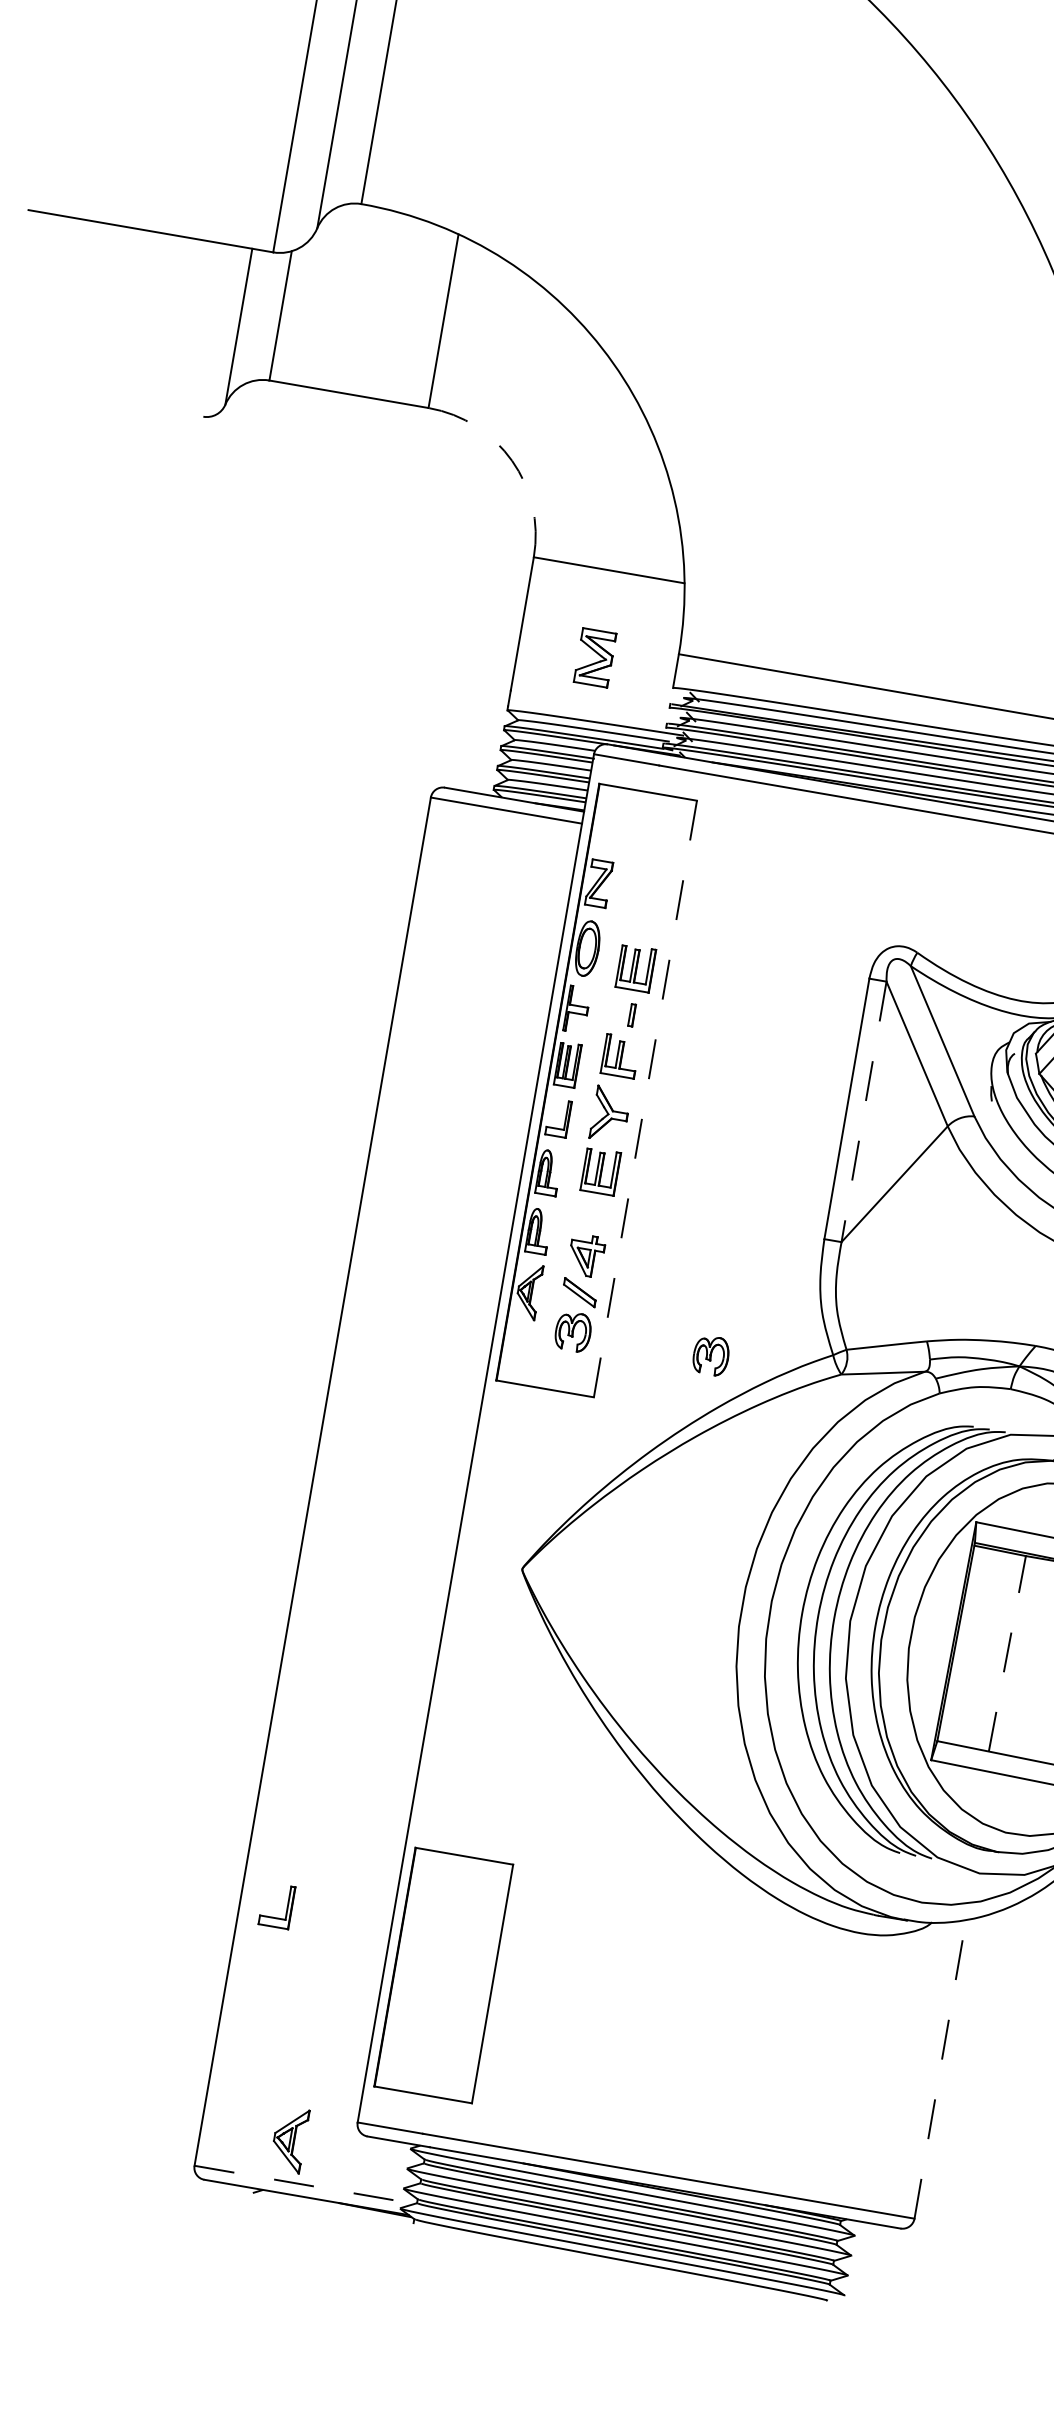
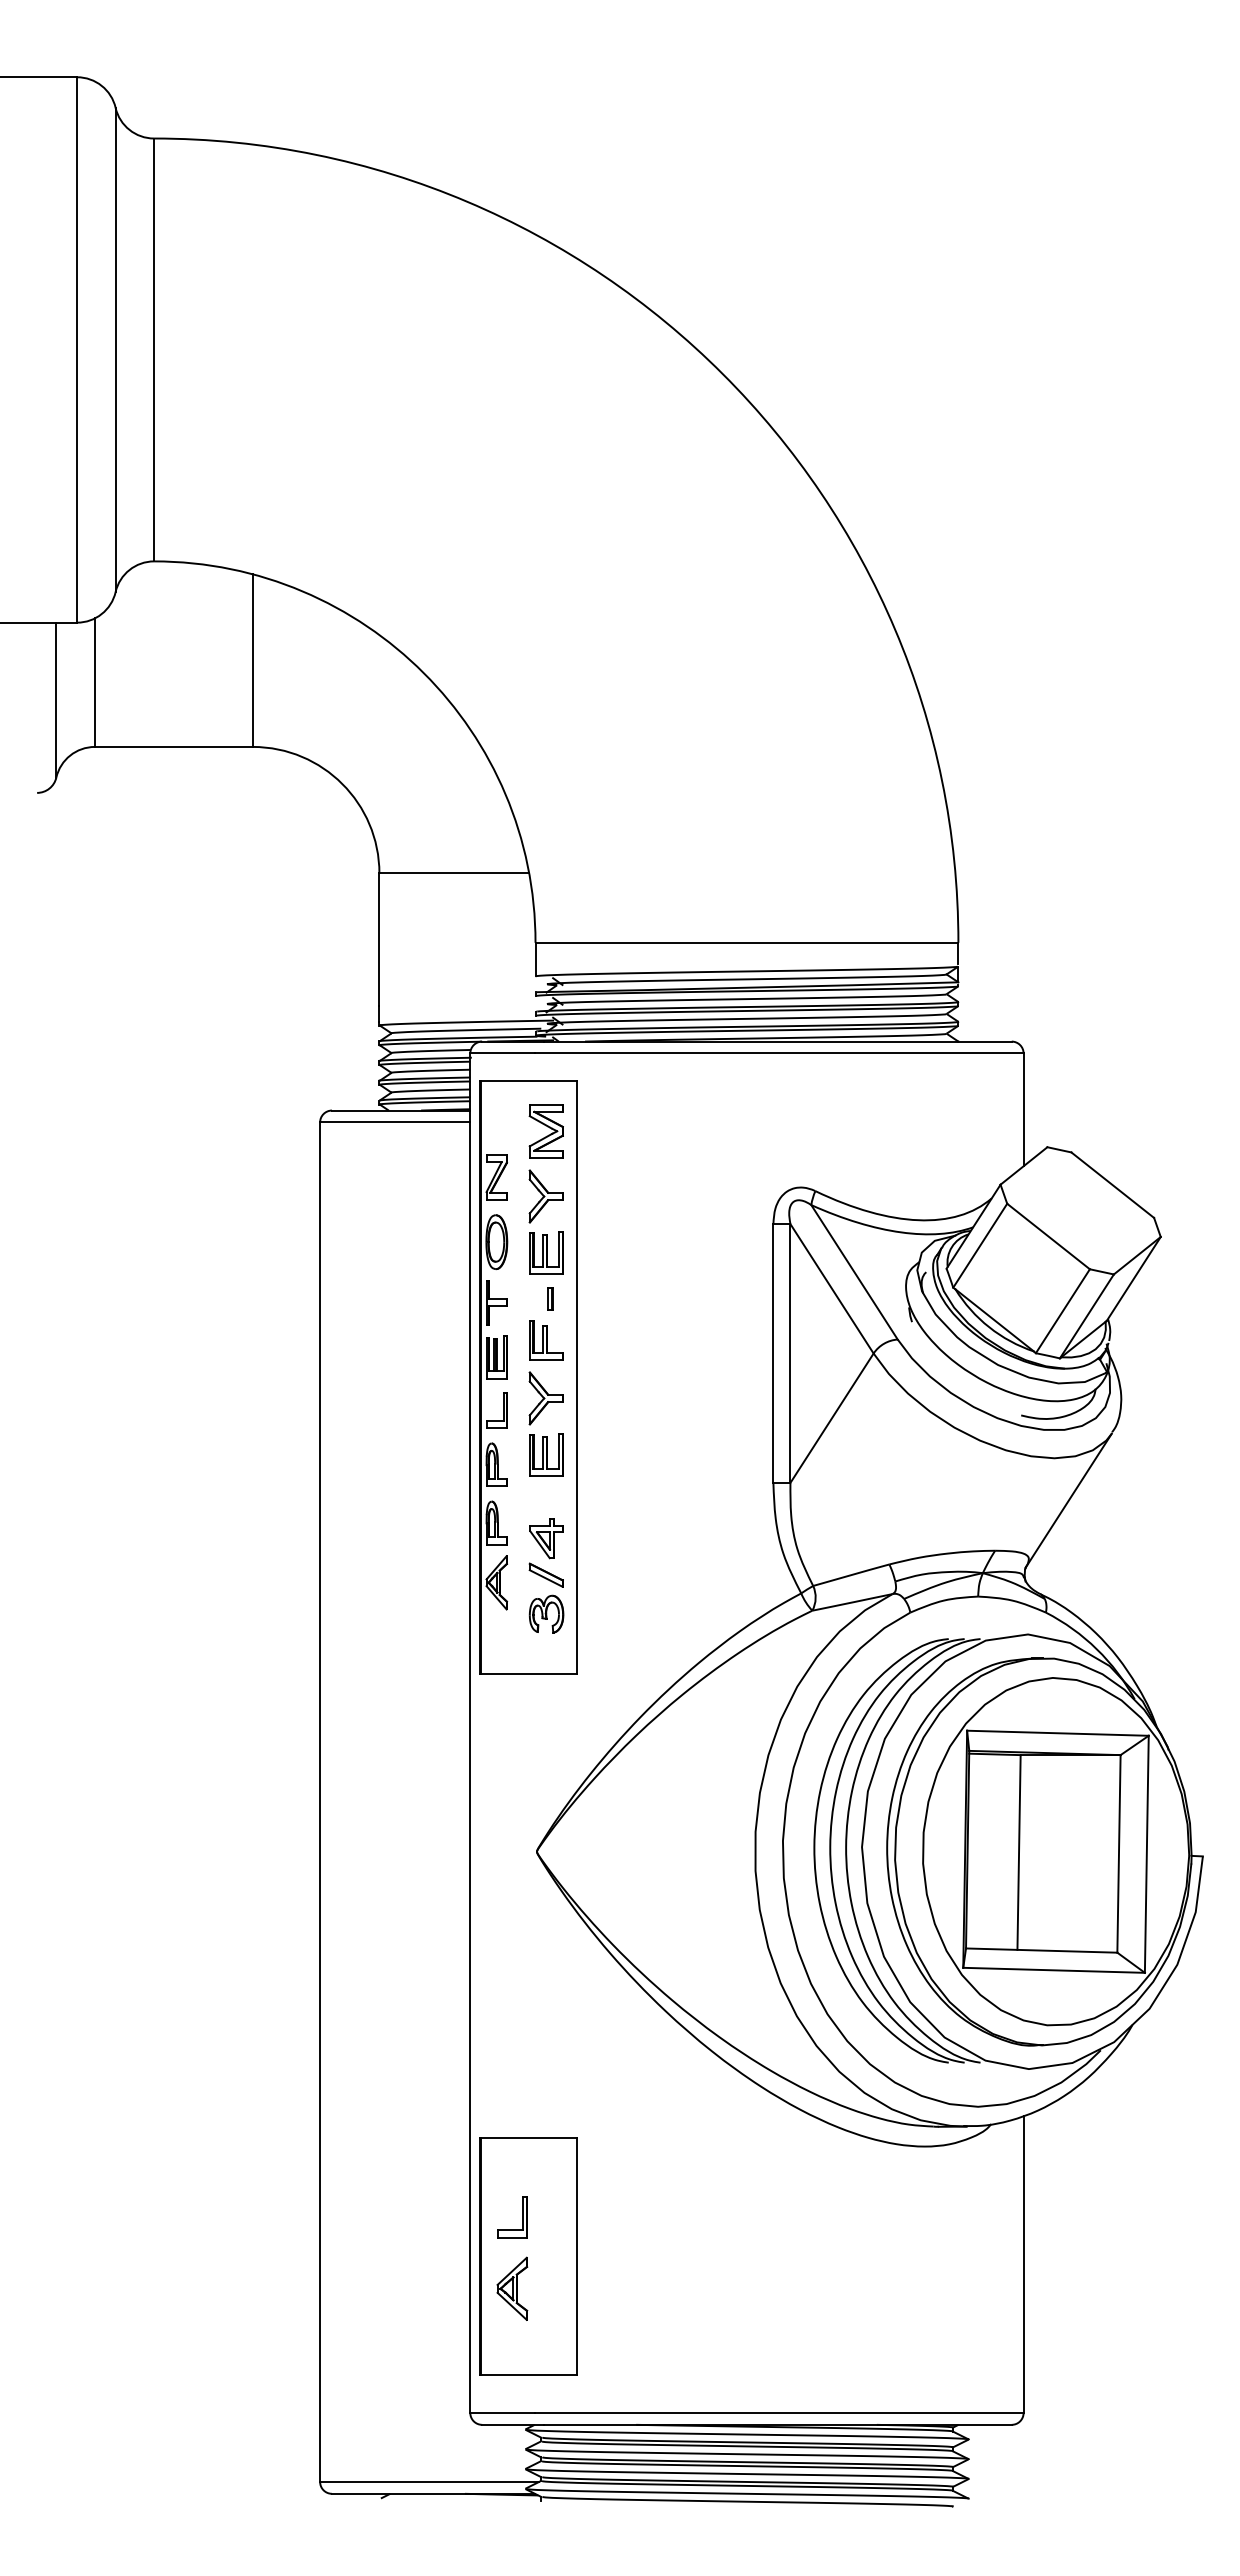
arc: (512, 461) -> (342, 784), dashed -> solid
part: (594, 657) -> (545, 1131), moved
part: (644, 911) -> (545, 1196), added
line: (645, 1099) -> (577, 1377), dashed -> solid
line: (863, 1112) -> (790, 1354), dashed -> solid
part: (711, 1354) -> (683, 1613), removed
line: (1007, 1653) -> (1019, 1852), dashed -> solid
part: (287, 1907) -> (522, 2217), moved
line: (940, 2069) -> (1023, 2264), dashed -> solid
part: (289, 2139) -> (512, 2288), moved
line: (305, 2184) -> (430, 2481), dashed -> solid

